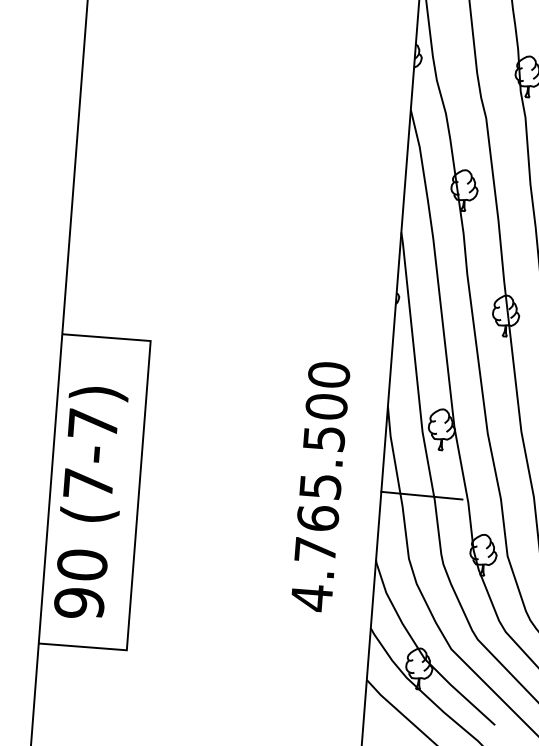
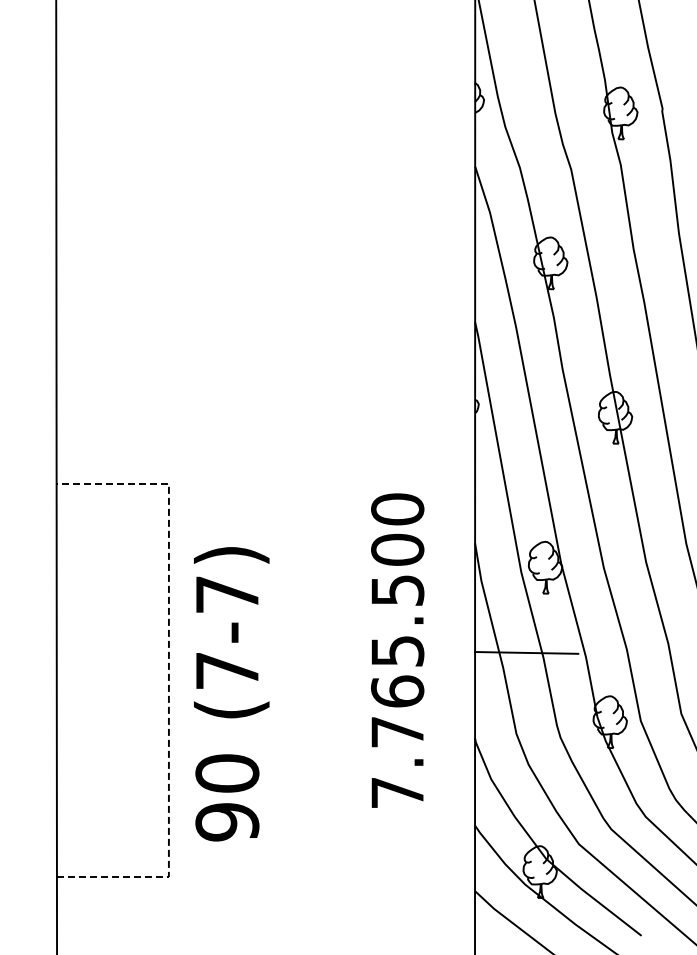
line: (138, 494) -> (168, 679), solid -> dashed
text: (90, 503) -> (231, 694), moved
text: (311, 597) -> (397, 792), 4.765.500 -> 7.765.500

